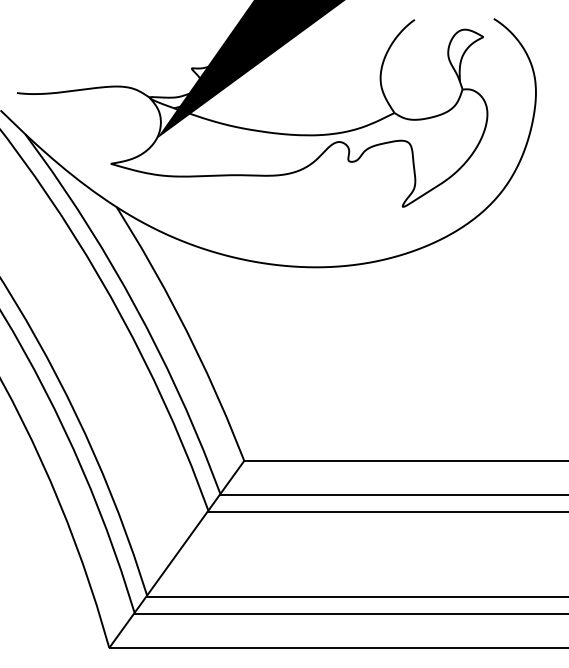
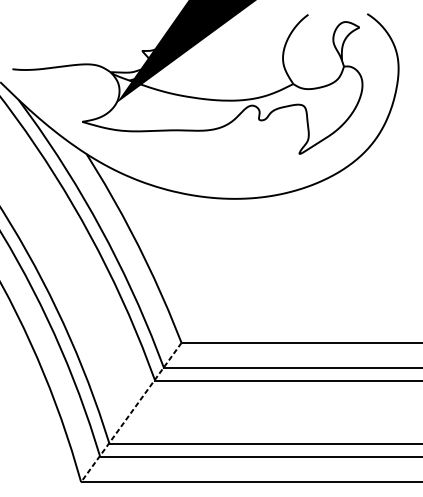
line: (176, 554) -> (131, 412), solid -> dashed

